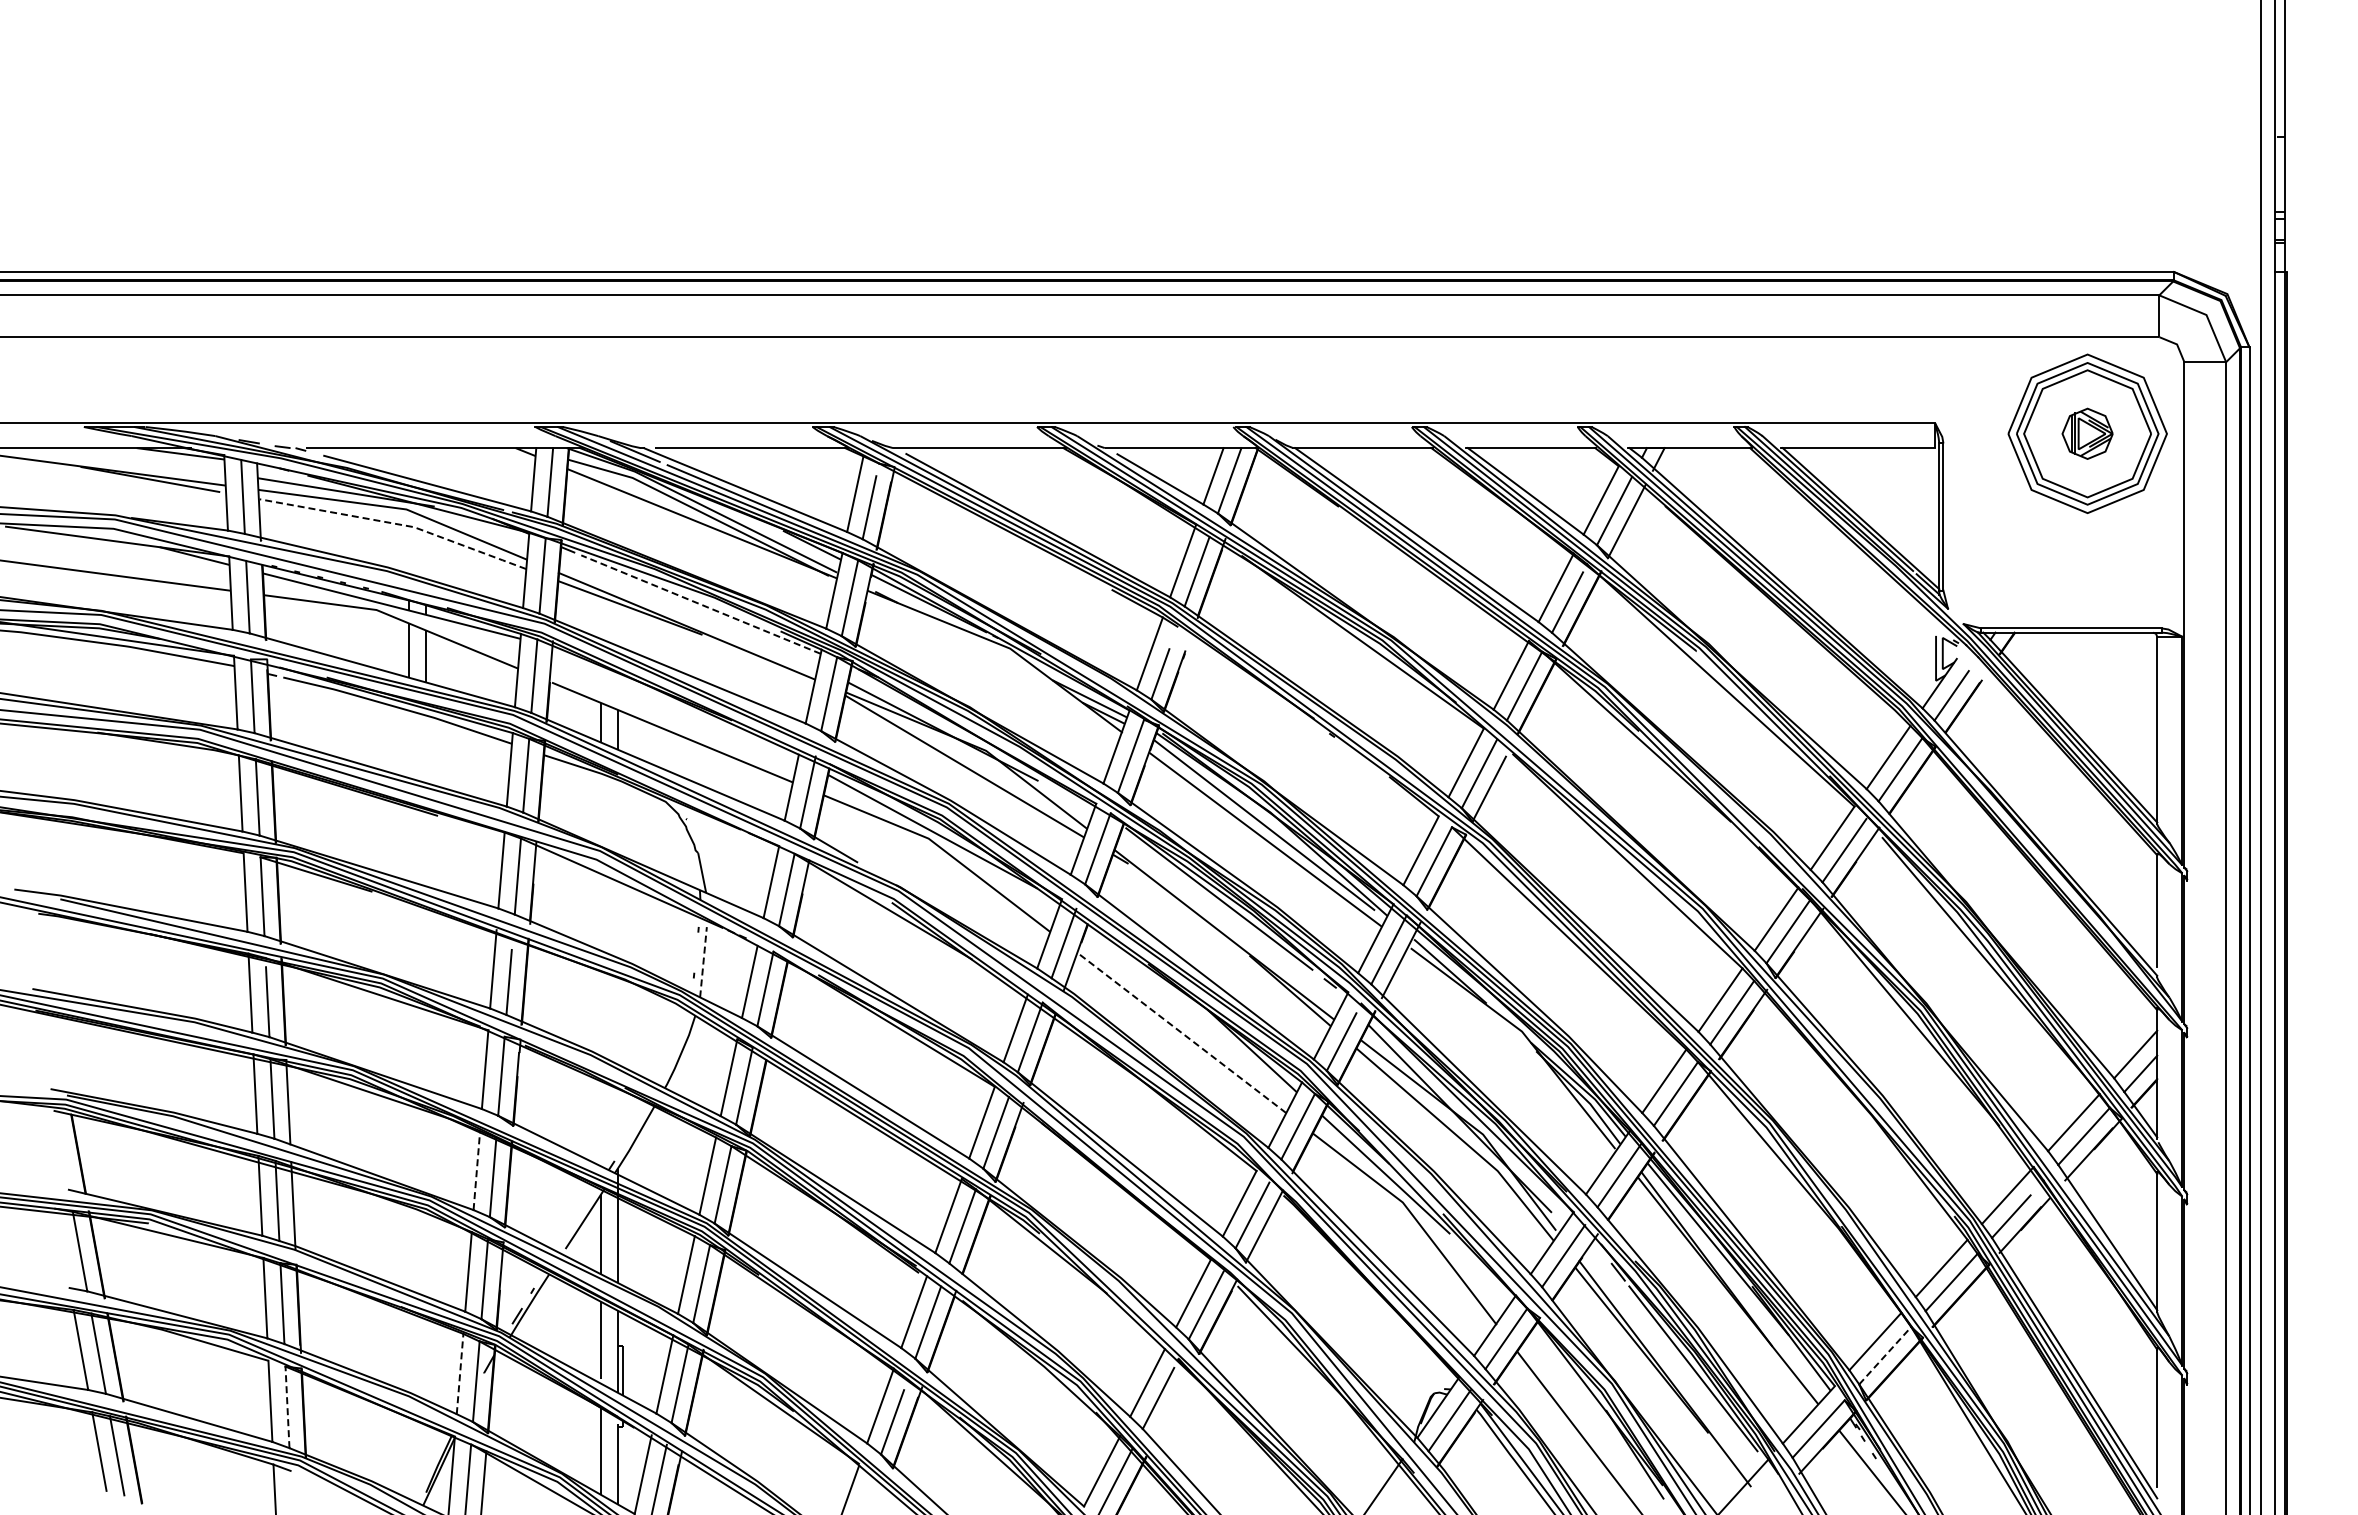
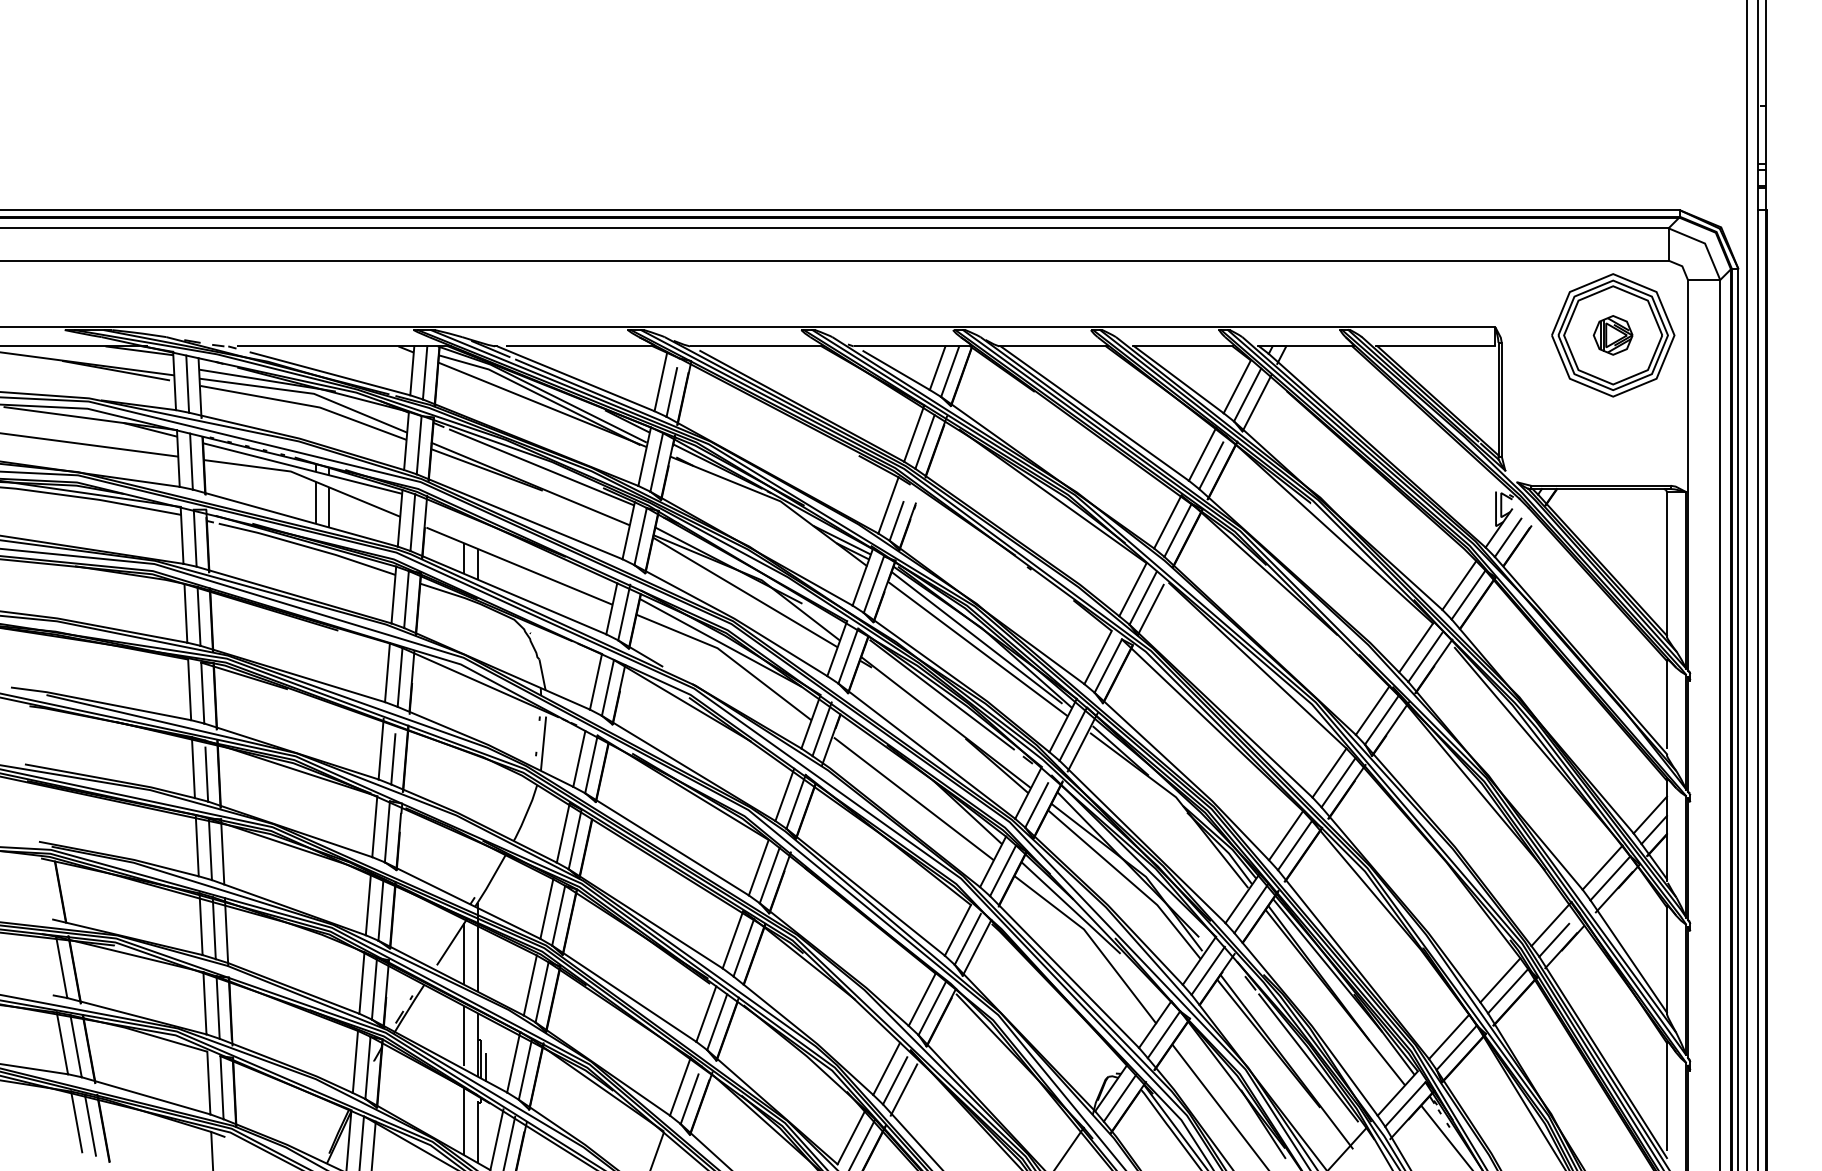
line: (396, 524) -> (306, 405), dashed -> solid
line: (700, 604) -> (541, 467), dashed -> solid
line: (703, 961) -> (543, 743), dashed -> solid
line: (1182, 1033) -> (913, 798), dashed -> solid
line: (476, 1170) -> (368, 904), dashed -> solid
line: (1885, 1355) -> (1456, 1047), dashed -> solid
line: (460, 1373) -> (355, 1061), dashed -> solid
line: (628, 1380) -> (485, 1066), added
line: (287, 1407) -> (222, 1087), dashed -> solid
line: (1169, 1410) -> (903, 1090), added

